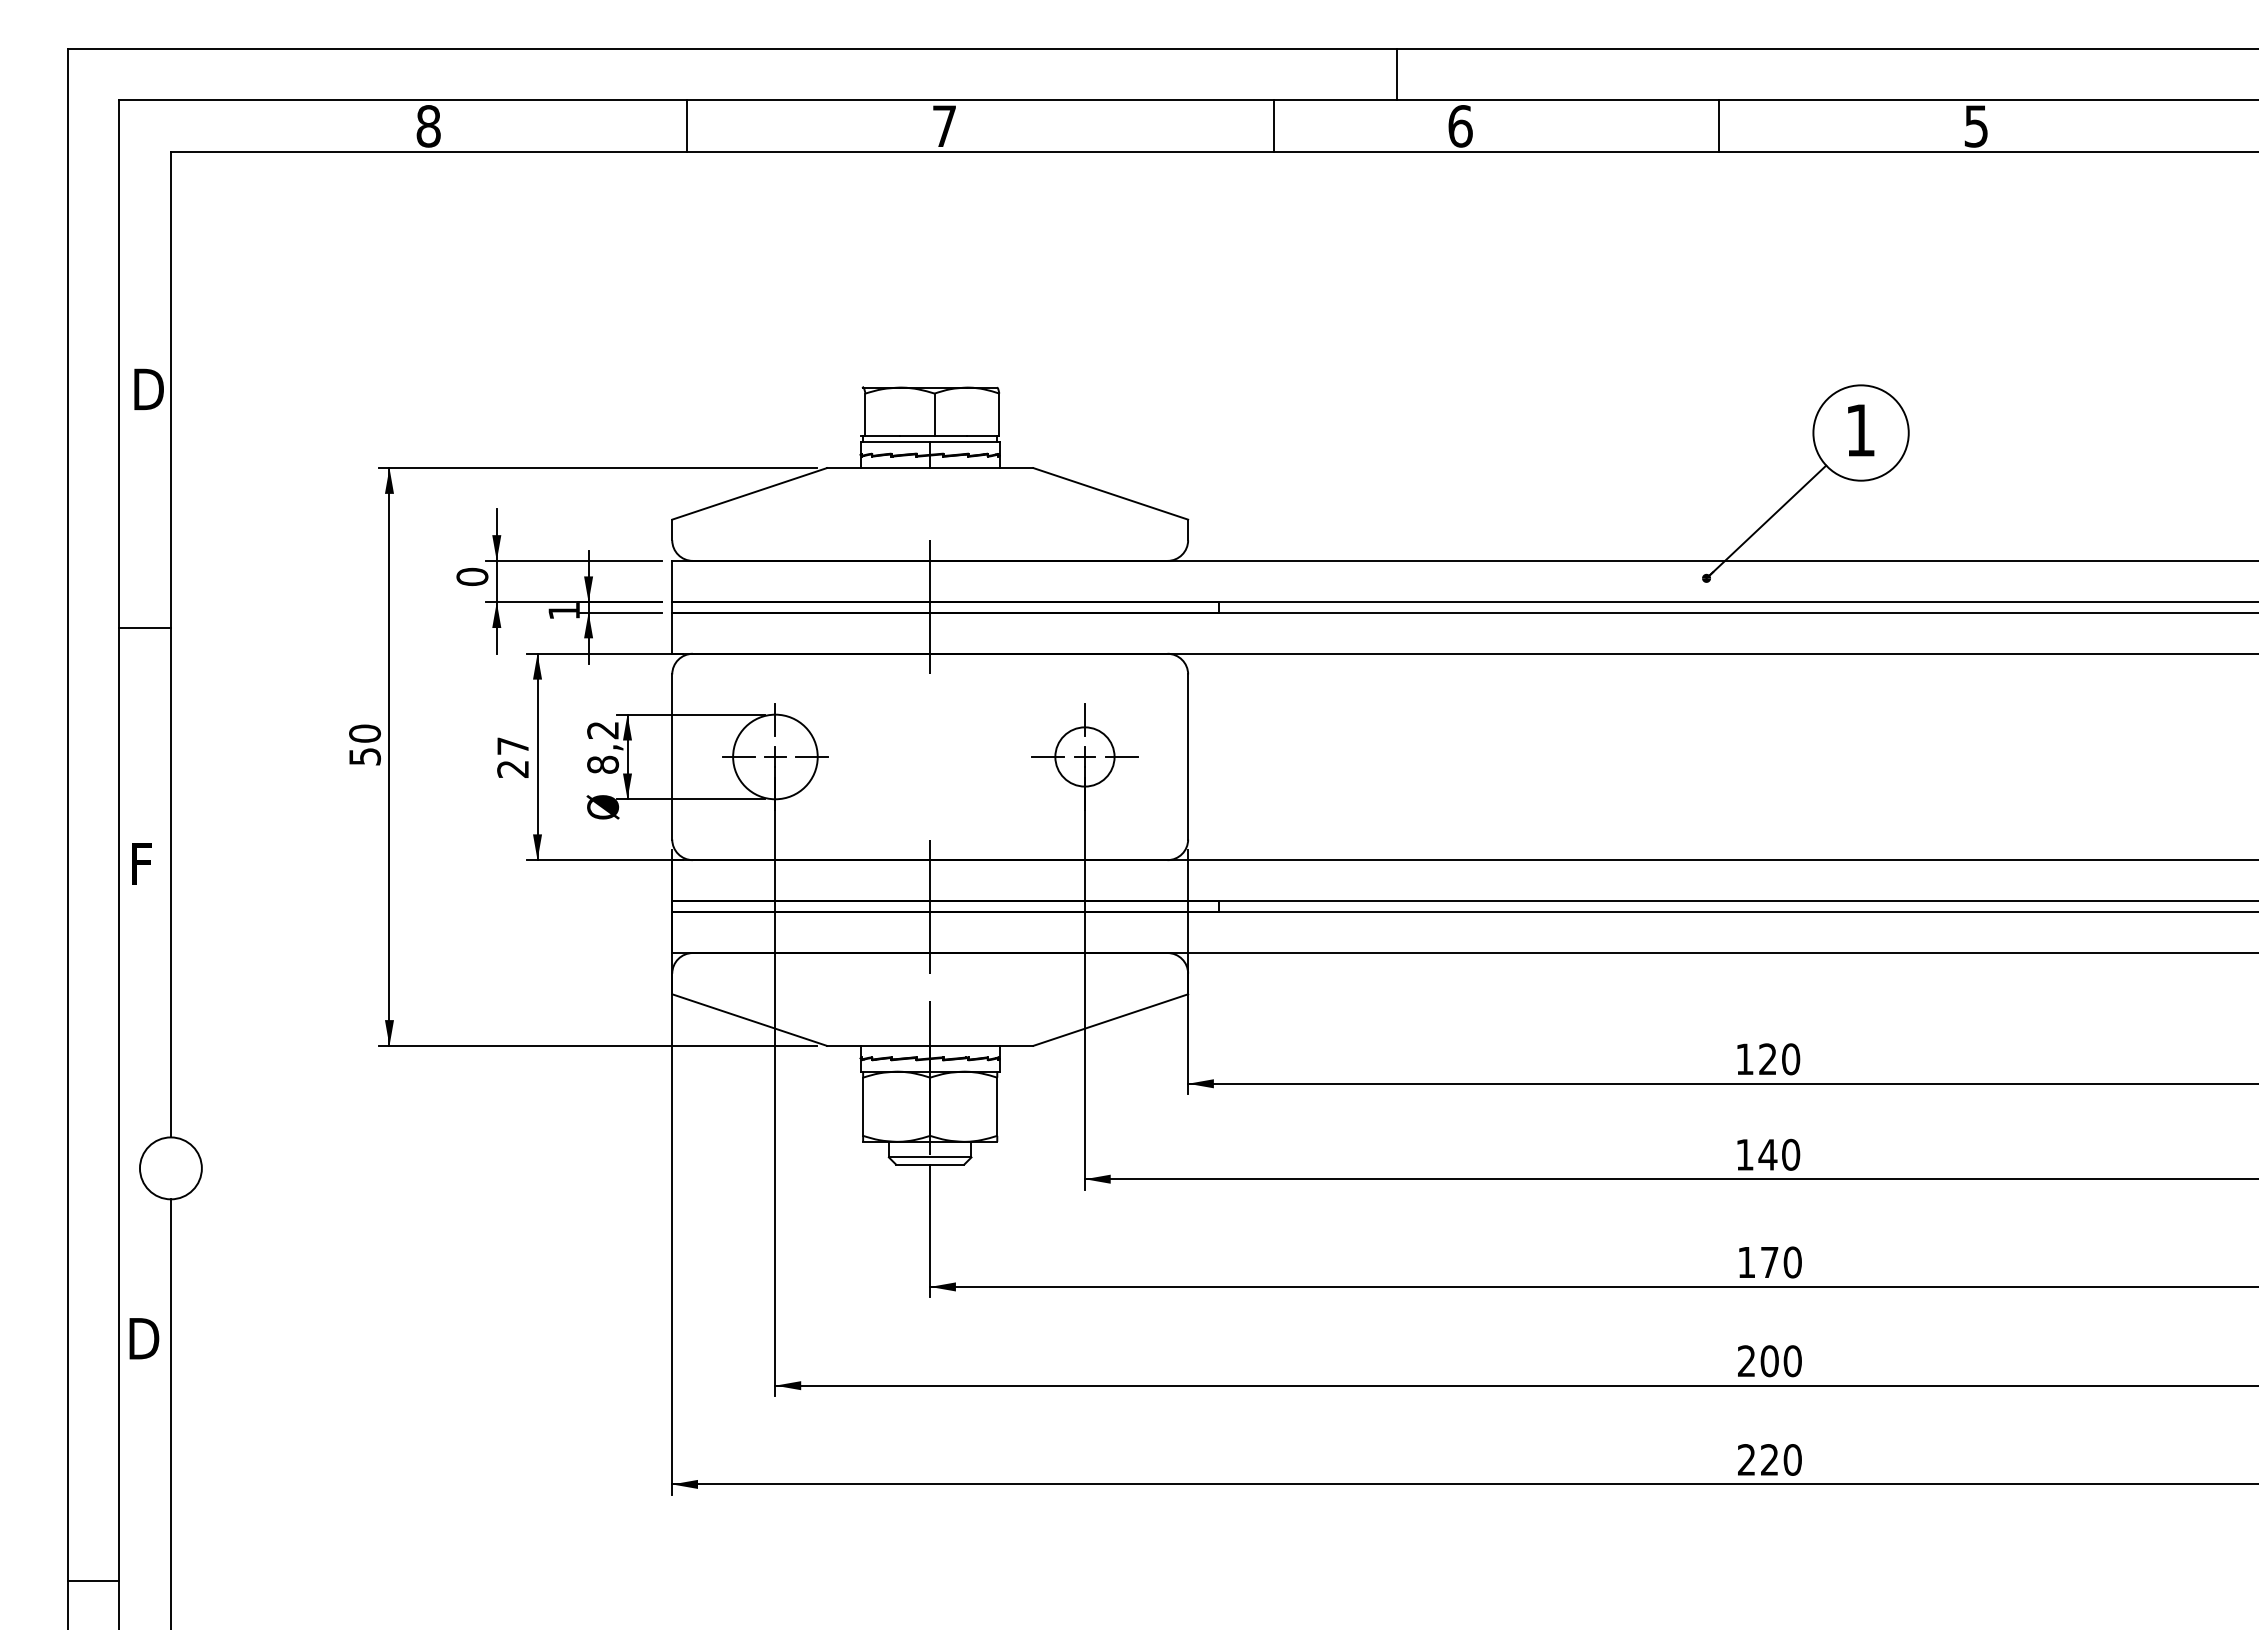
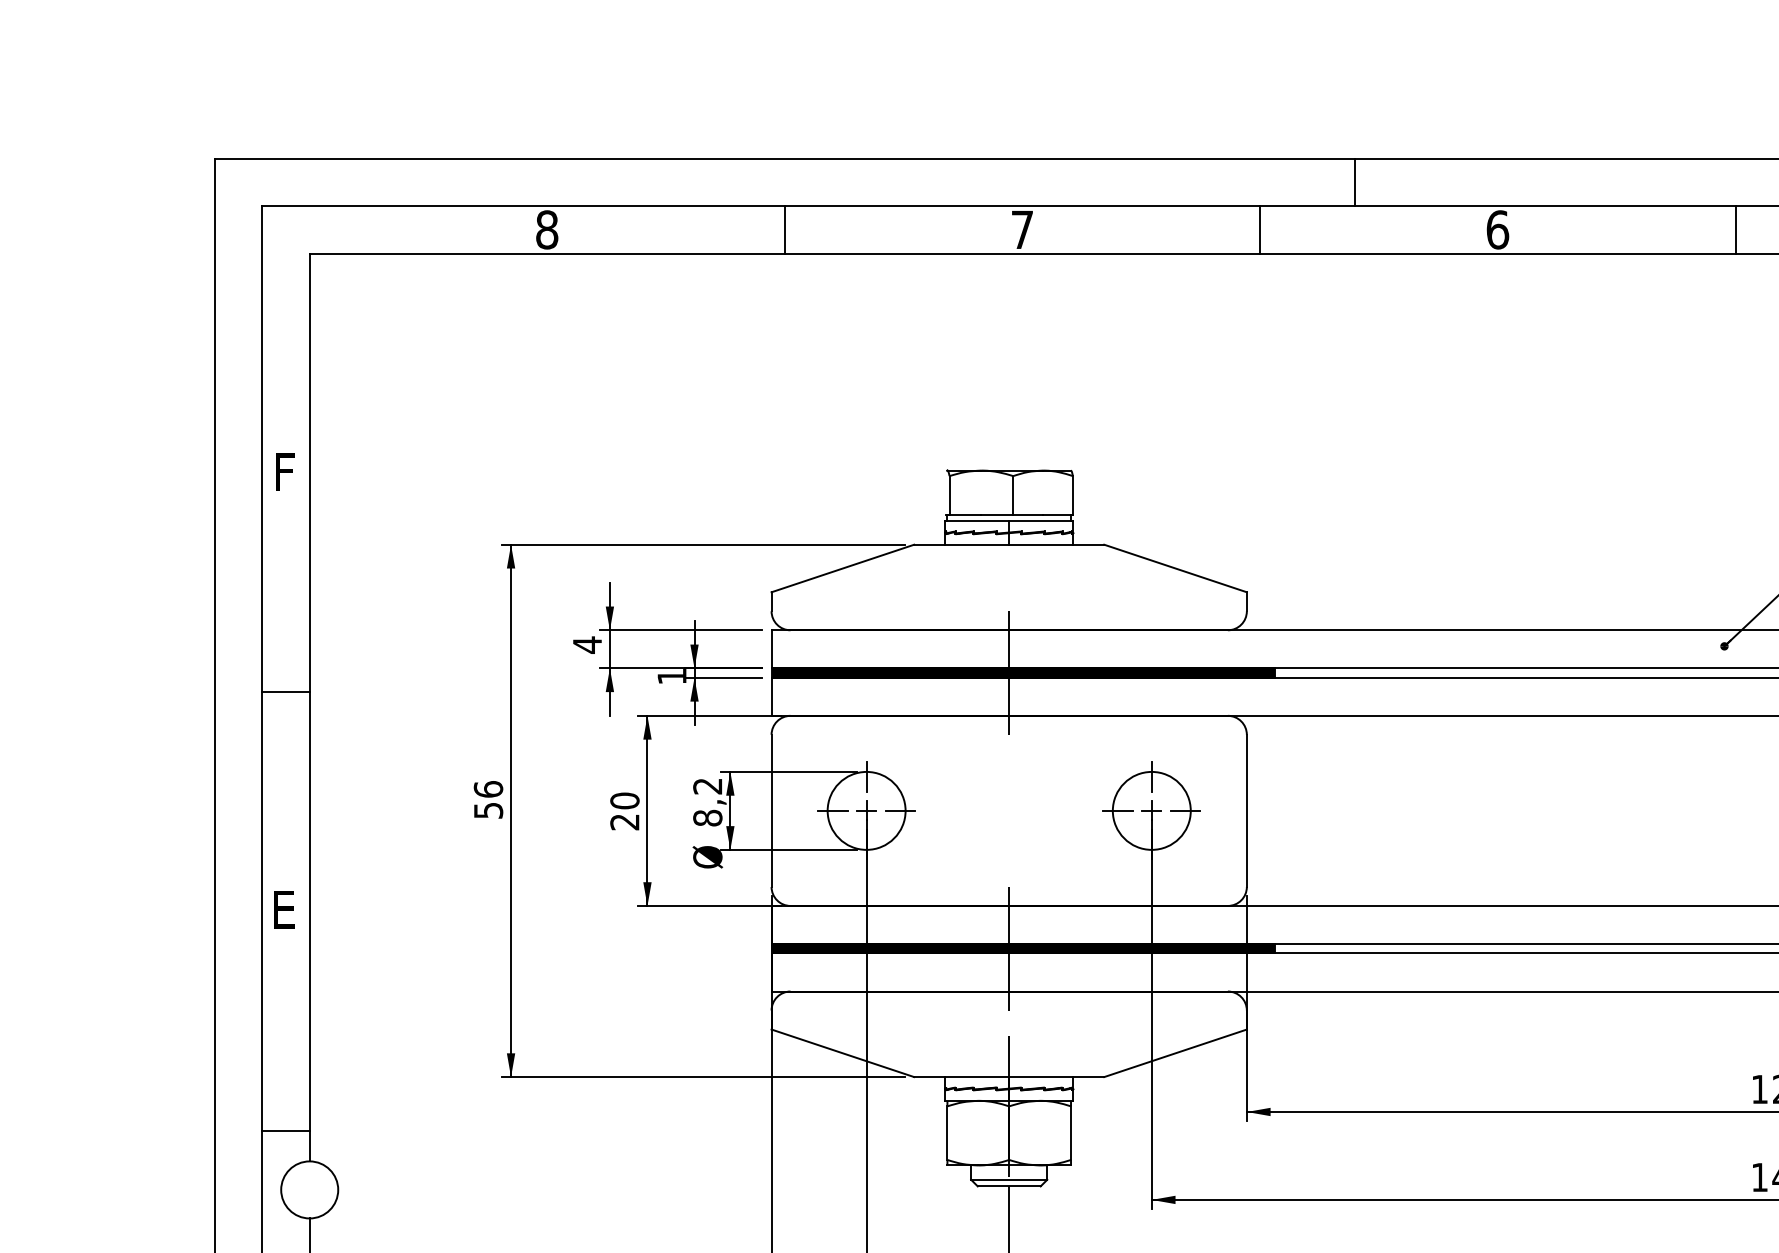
line: (1396, 74) -> (1354, 182), moved
line: (1273, 126) -> (1260, 230), moved
text: (148, 389) -> (289, 472), D -> F
text: (472, 576) -> (587, 644), 0 -> 4
fill: (945, 607) -> (1023, 673), added
text: (364, 733) -> (488, 789), 50 -> 56
text: (513, 746) -> (625, 801), 27 -> 20
circle: (1084, 756) -> (1151, 810), size x1.43
text: (145, 863) -> (286, 909), F -> E
fill: (945, 906) -> (1023, 948), added
line: (144, 1104) -> (285, 1131), added

